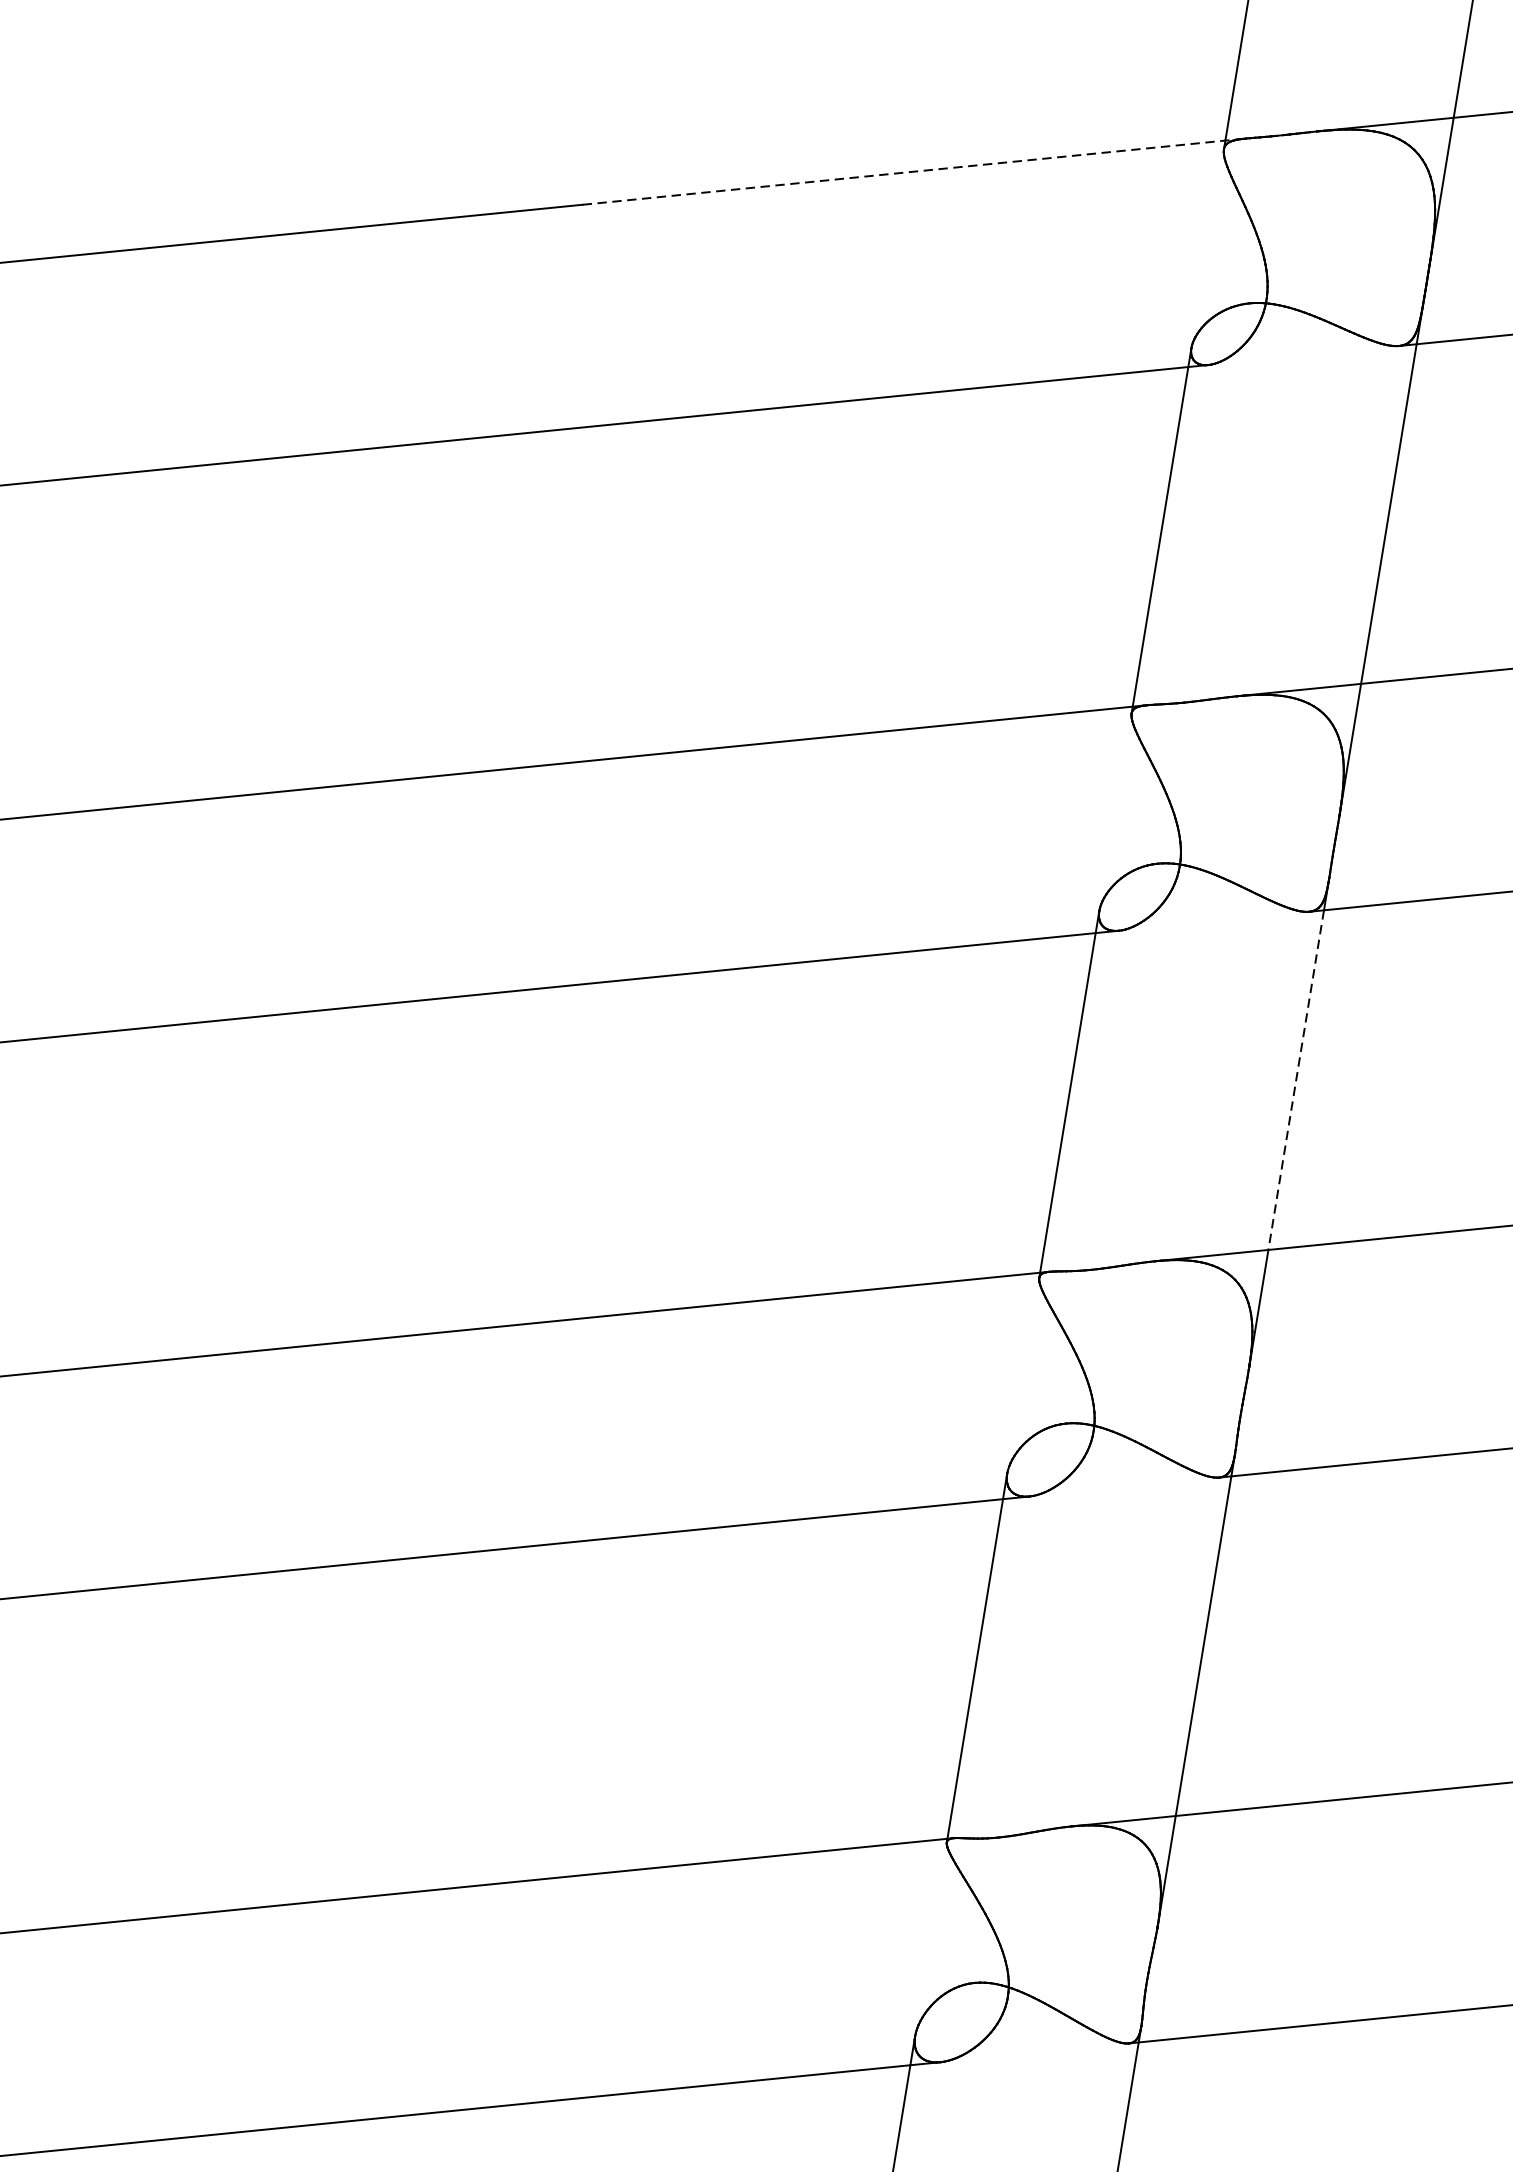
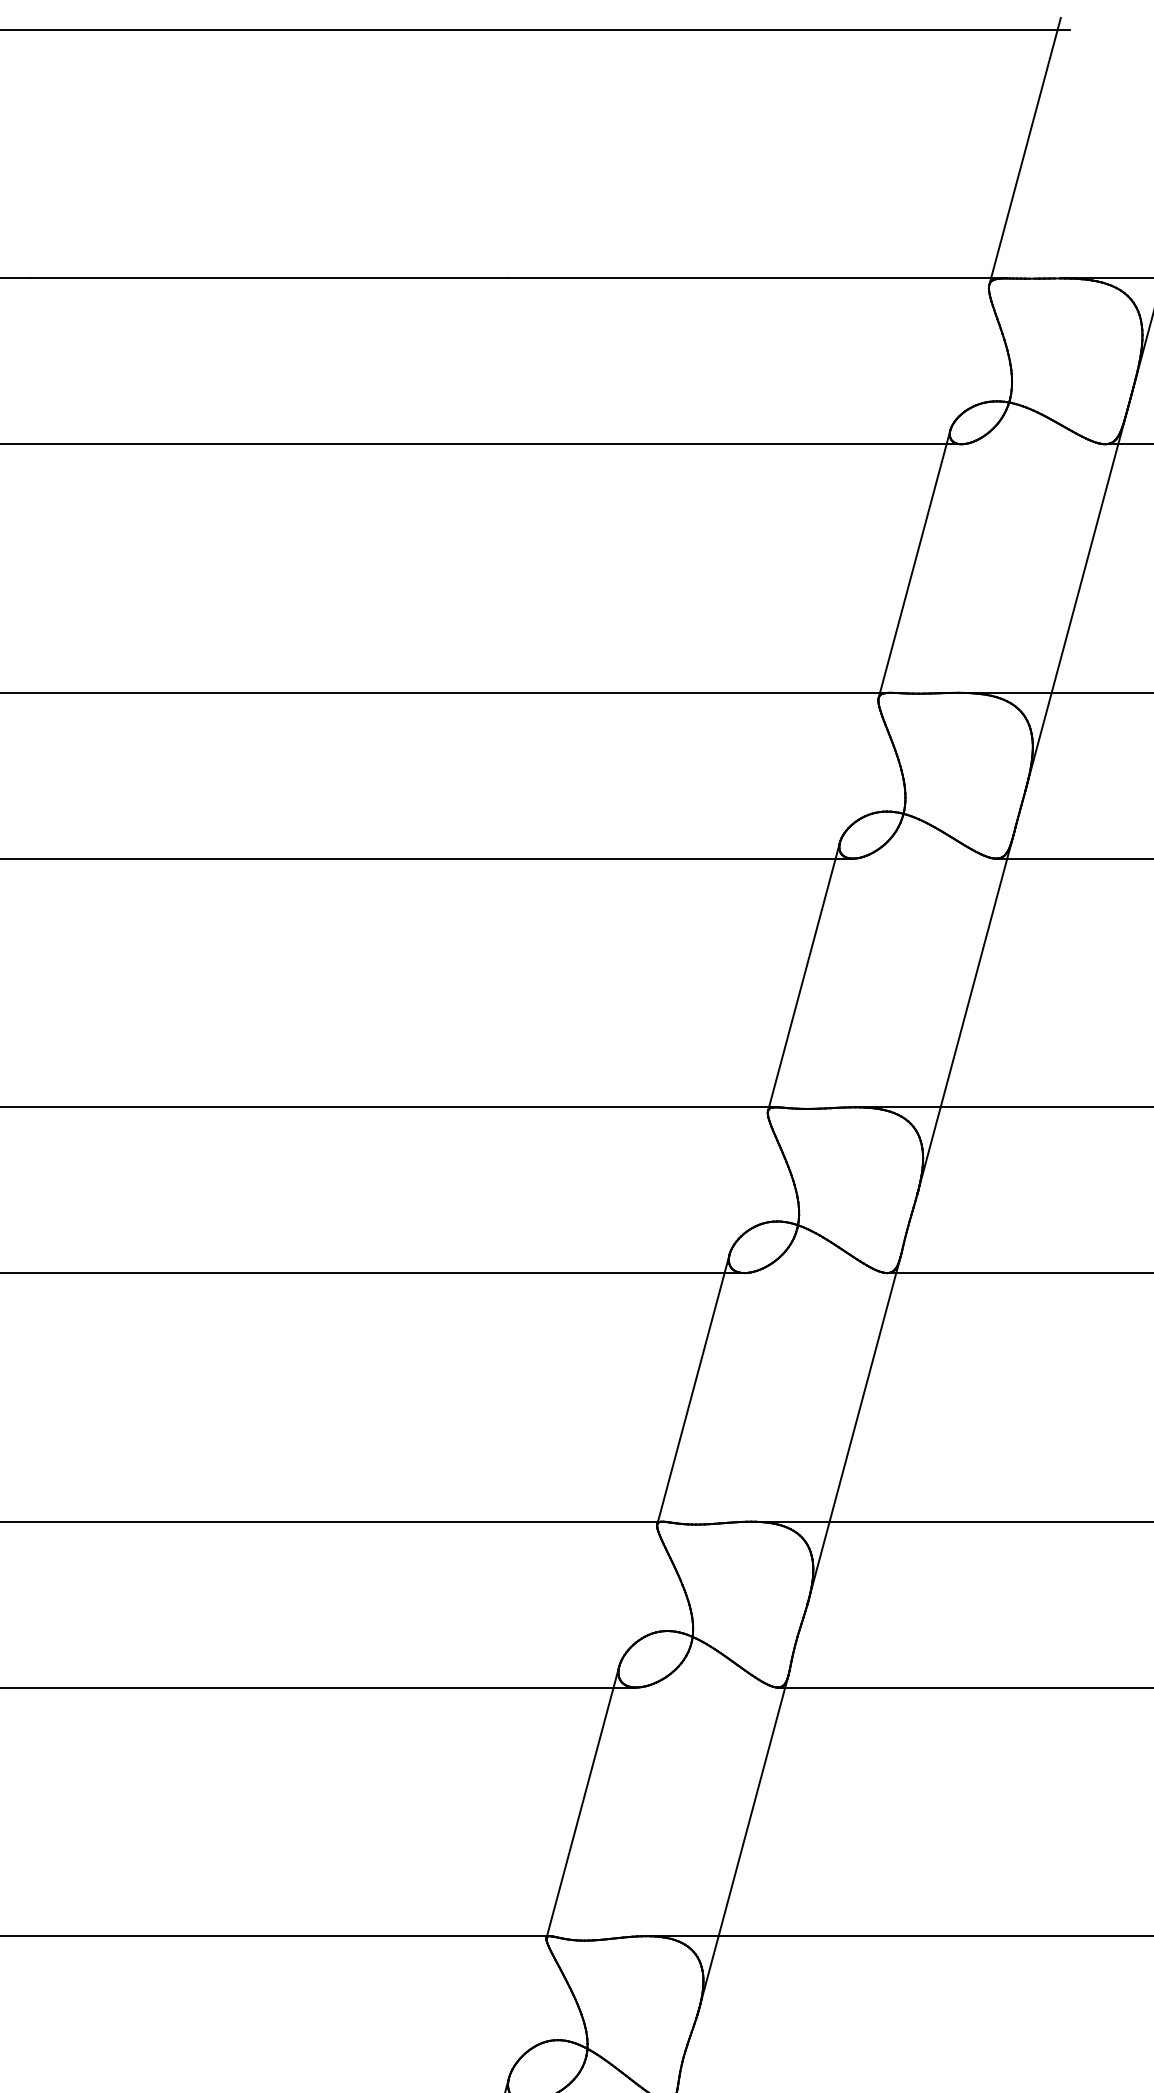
line: (914, 171) -> (757, 278), dashed -> solid
line: (1295, 1079) -> (973, 982), dashed -> solid

